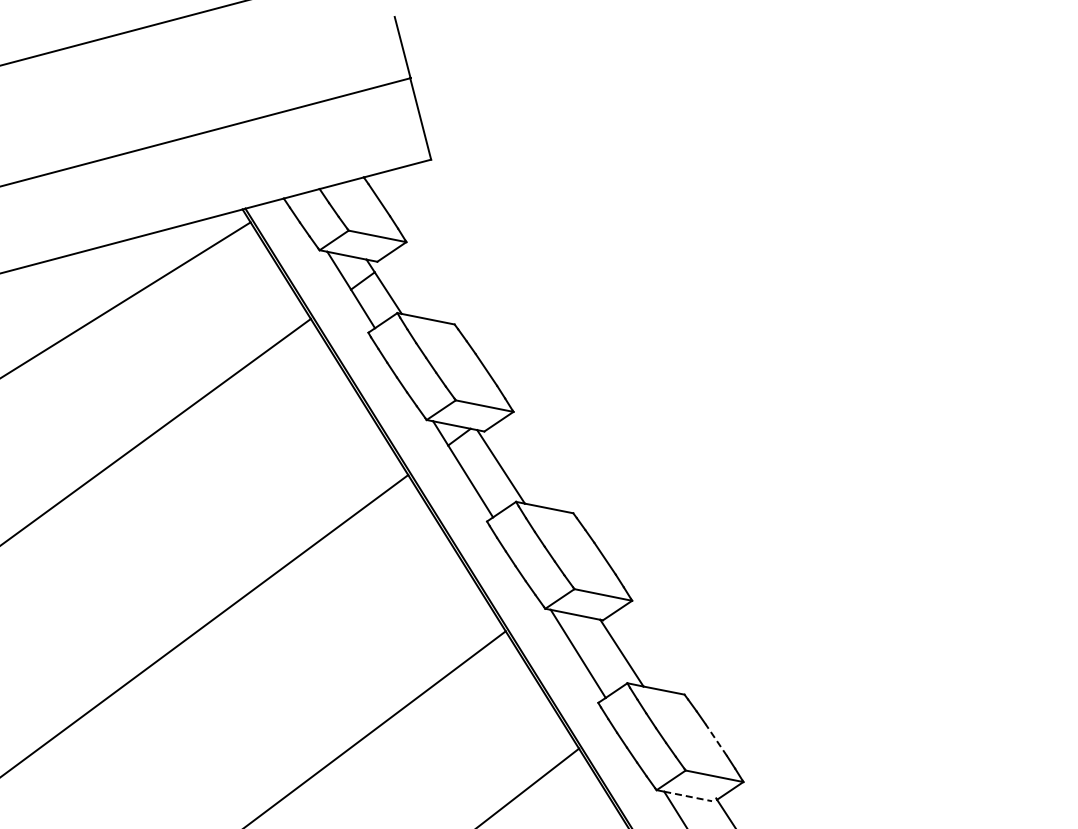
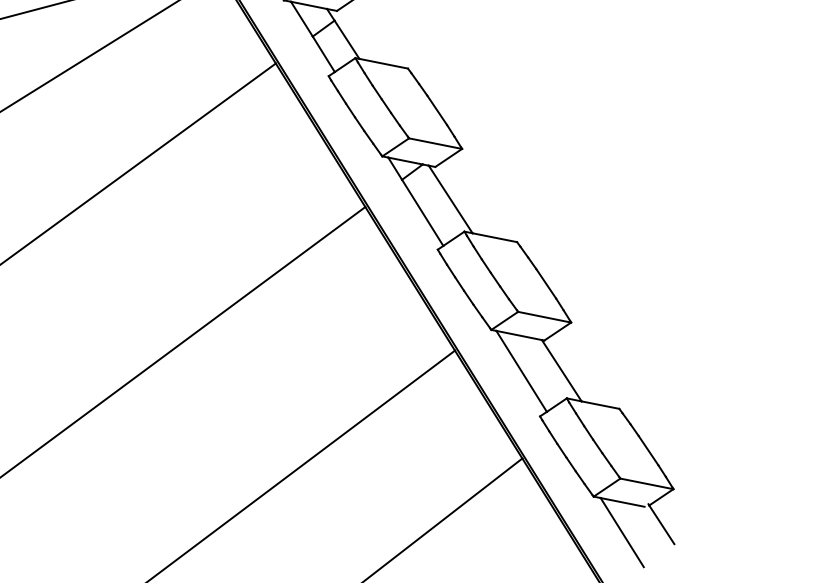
line: (716, 739) -> (648, 450), dashed -> solid
line: (688, 796) -> (622, 502), dashed -> solid

